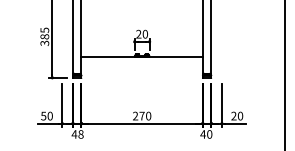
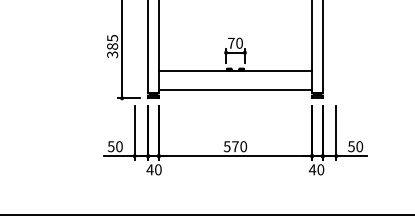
text: (138, 33) -> (231, 42), 20 -> 70
line: (142, 71) -> (235, 90), added
text: (135, 115) -> (226, 146), 270 -> 570
text: (233, 115) -> (351, 146), 20 -> 50
text: (81, 134) -> (158, 170), 48 -> 40

